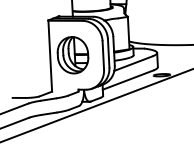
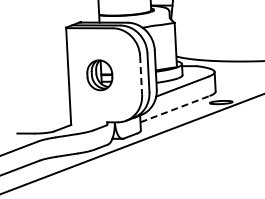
part: (72, 55) -> (99, 75), size x0.6
line: (103, 55) -> (141, 75), solid -> dashed
line: (128, 80) -> (175, 109), solid -> dashed

